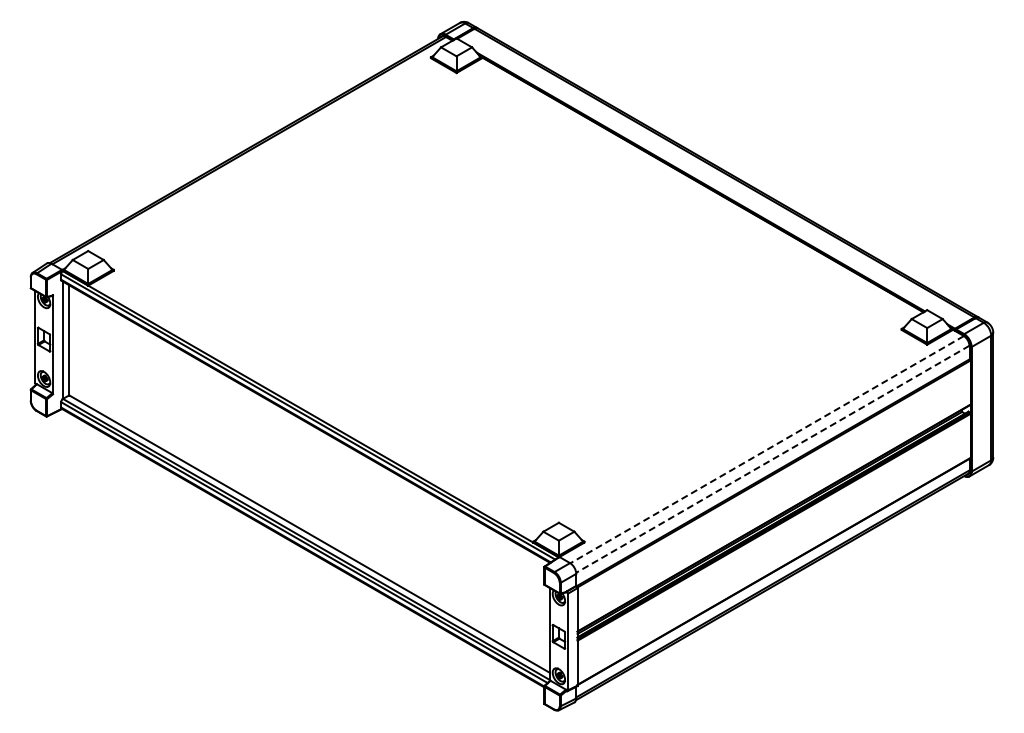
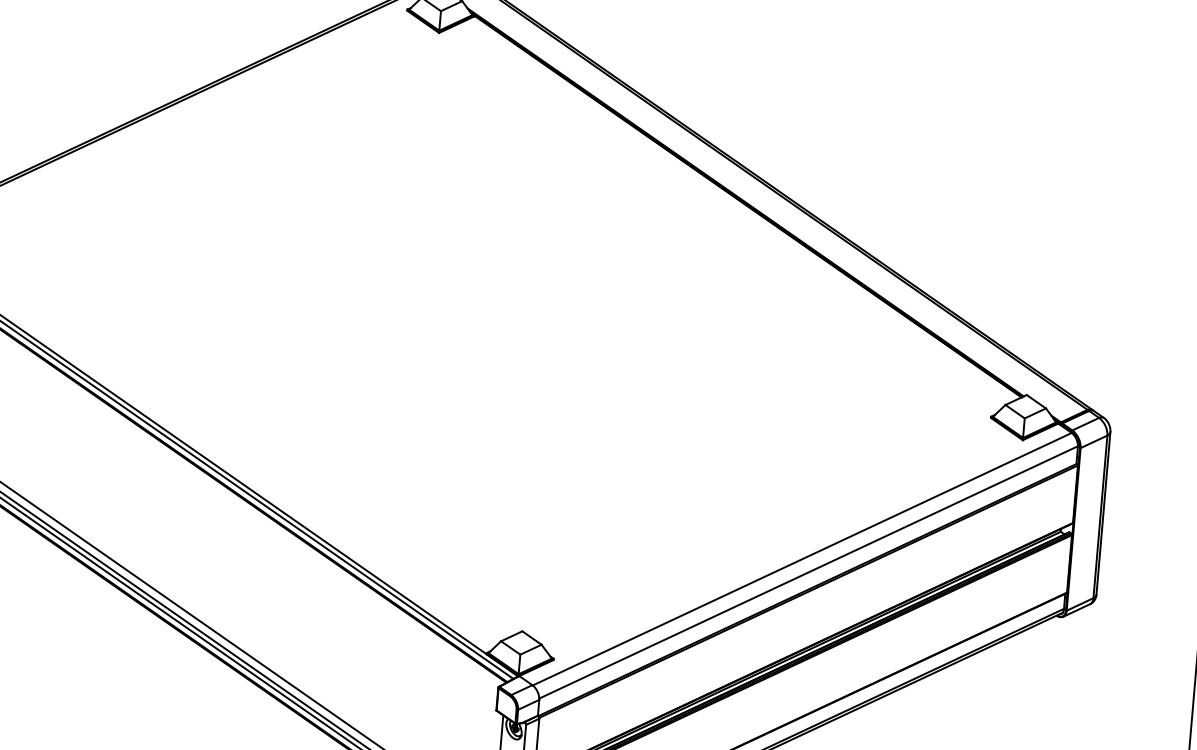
line: (766, 449) -> (801, 558), dashed -> solid
line: (772, 459) -> (808, 572), dashed -> solid

